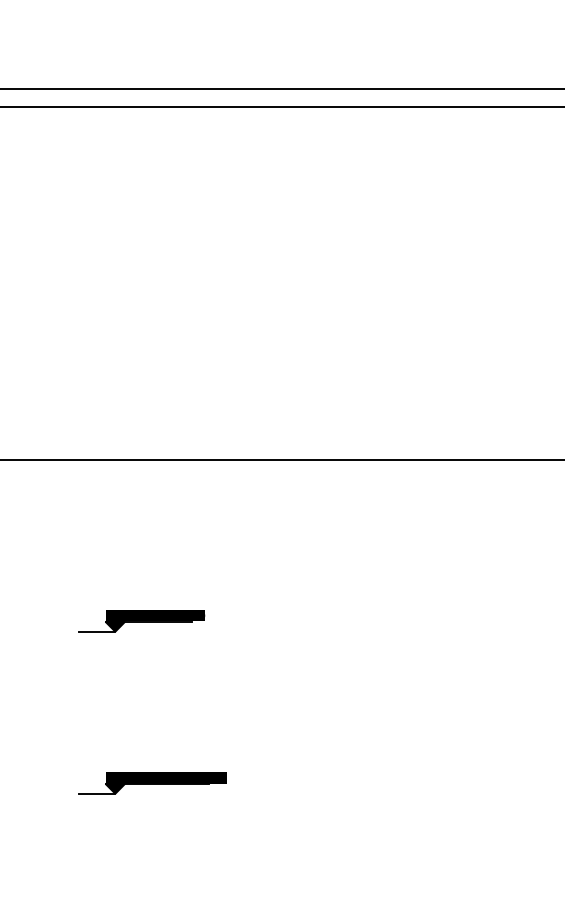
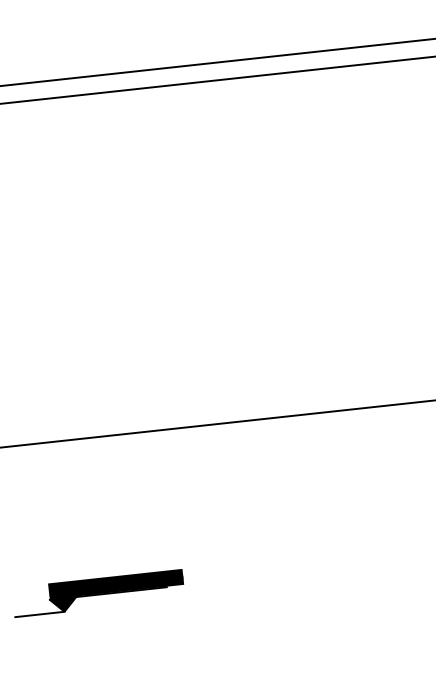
part: (141, 621) -> (98, 594), size x1.4

